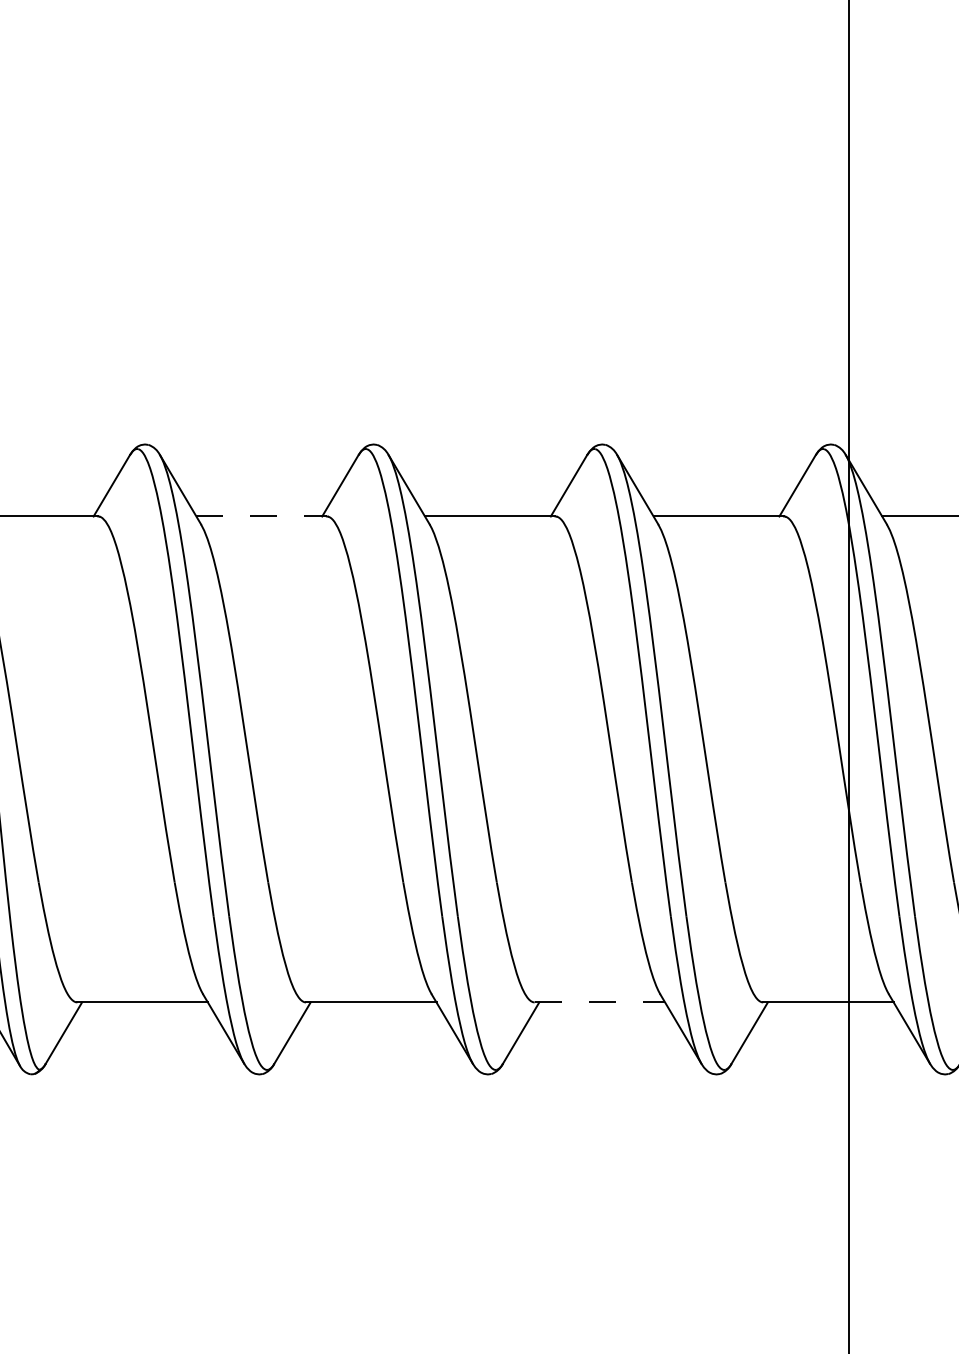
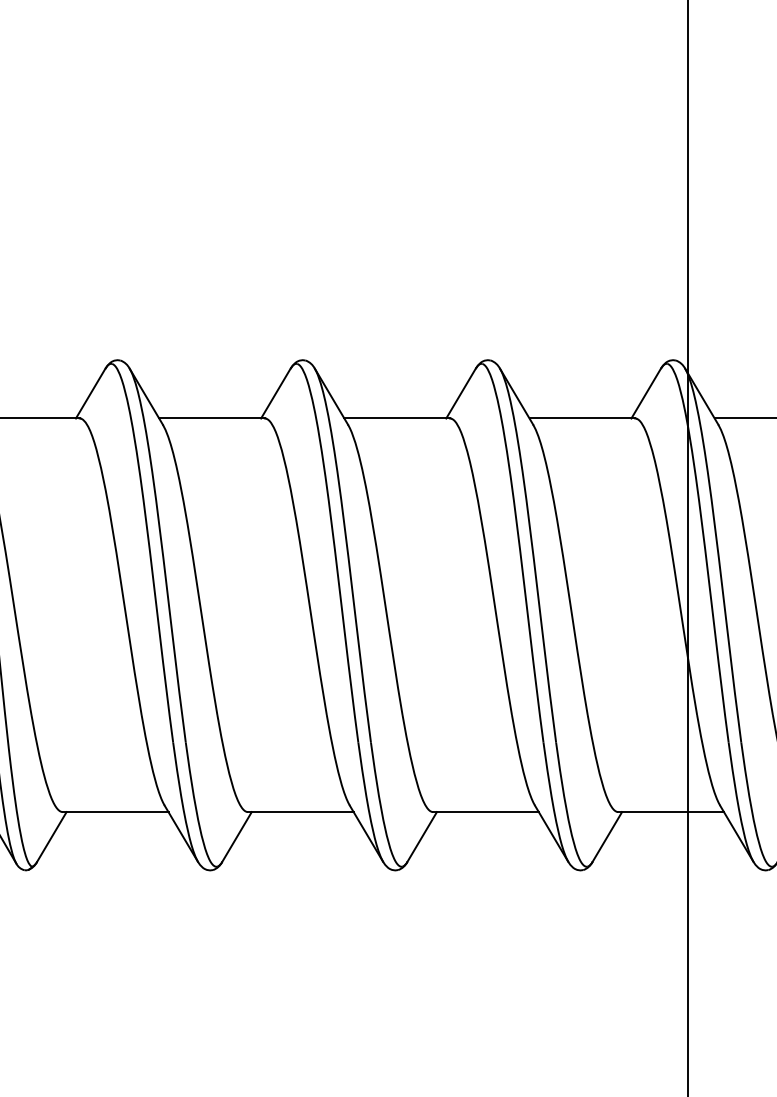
line: (262, 516) -> (212, 418), dashed -> solid
line: (600, 1002) -> (486, 812), dashed -> solid

